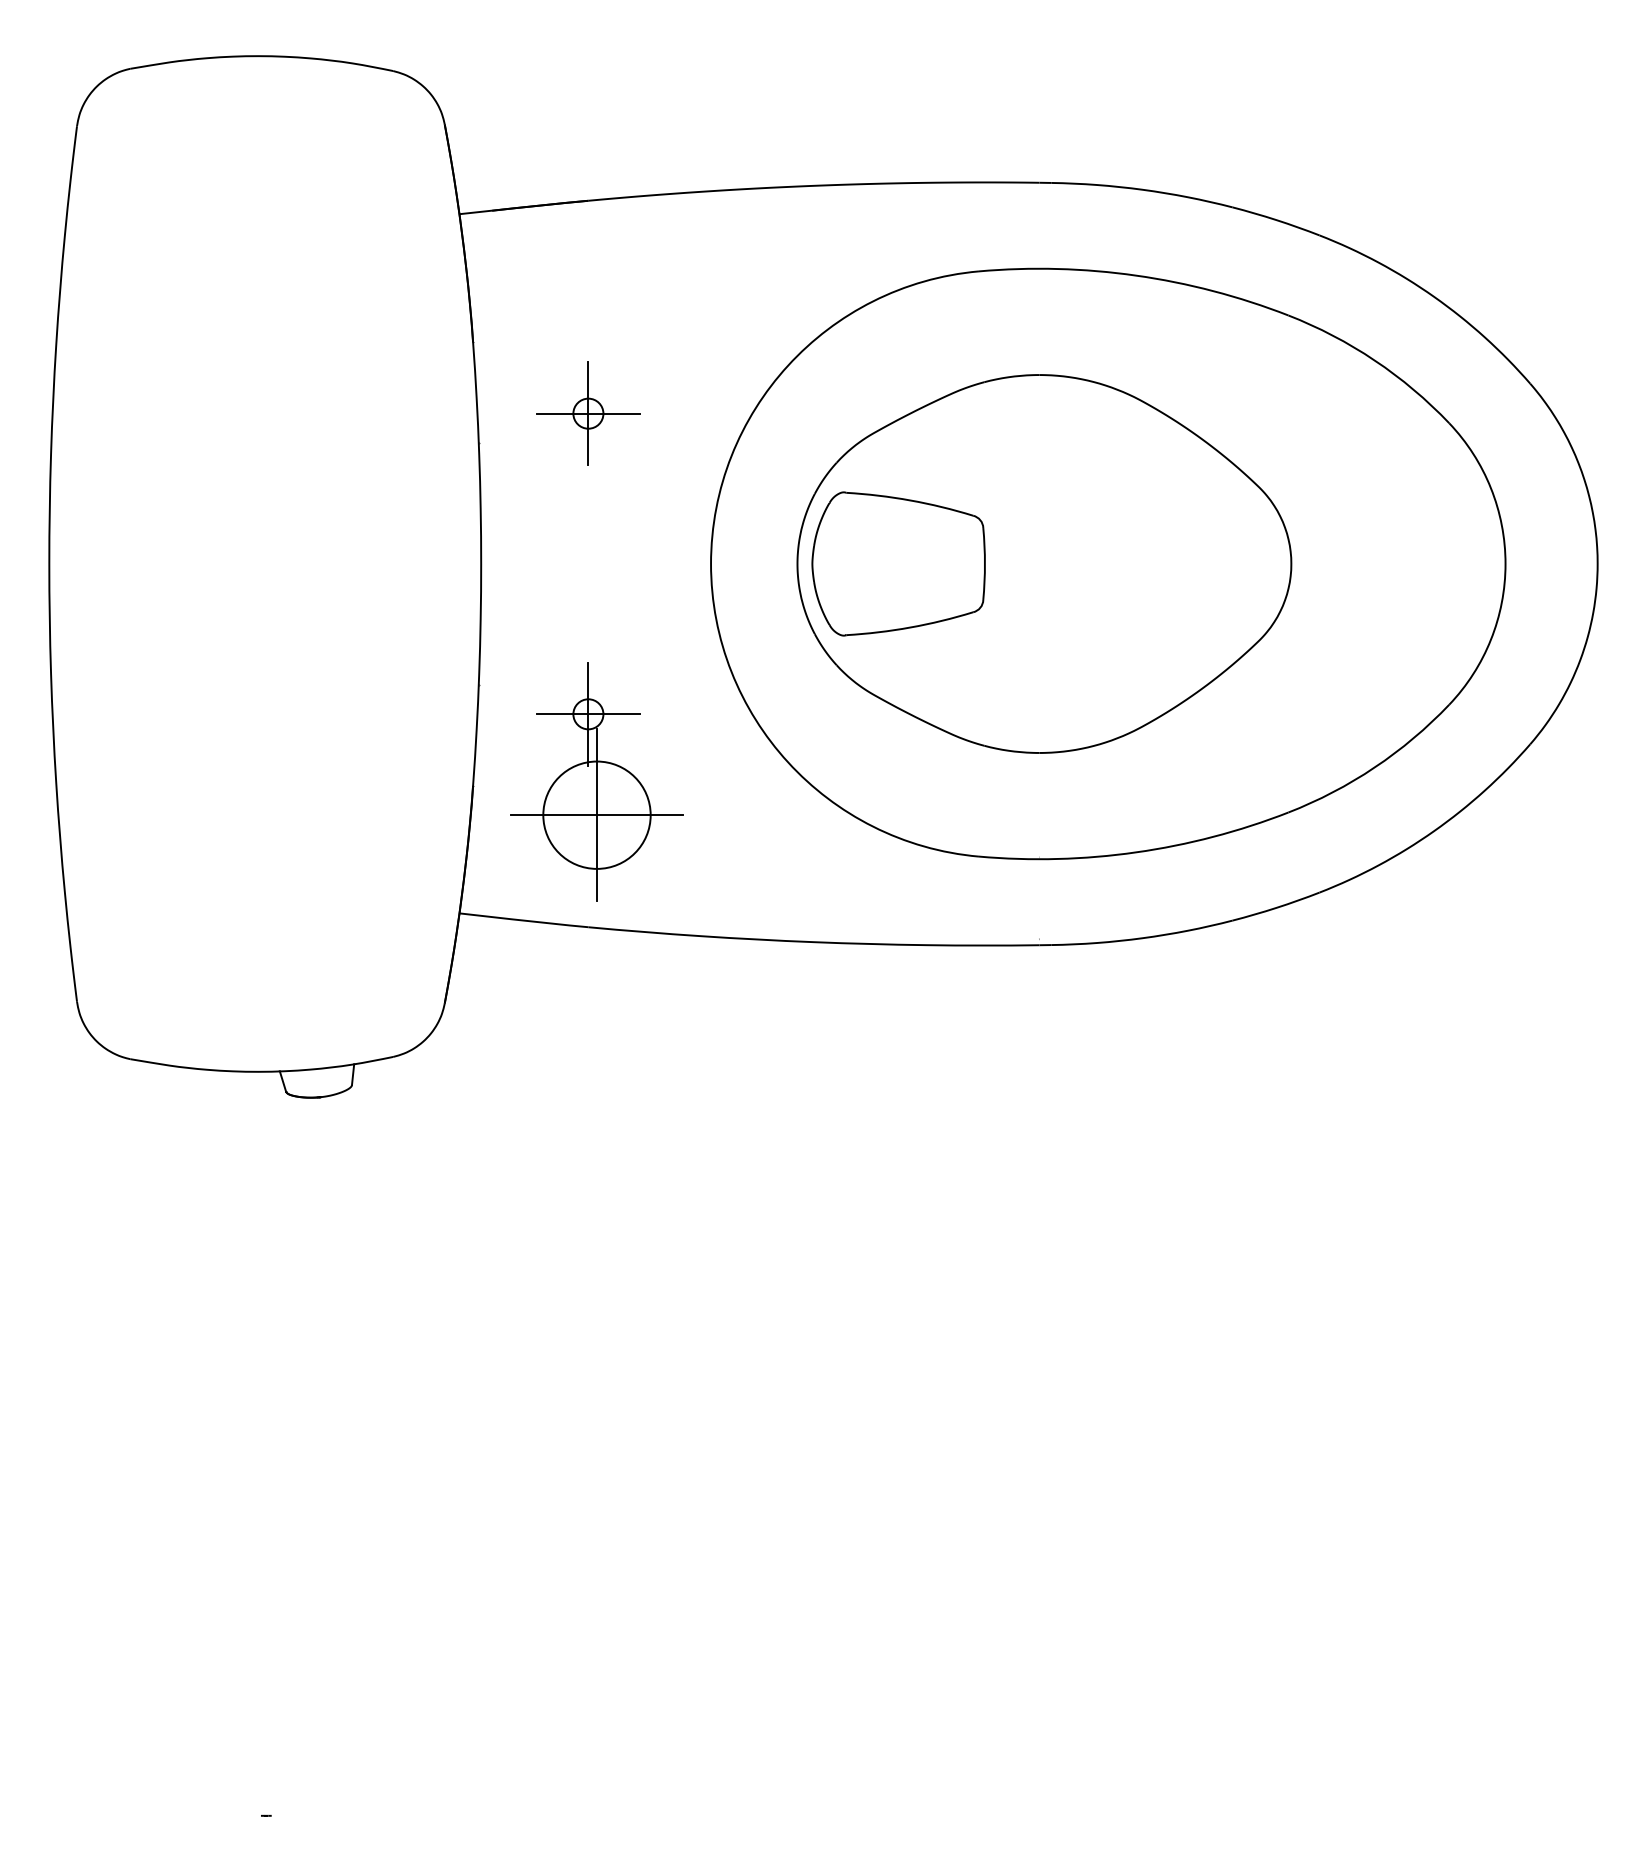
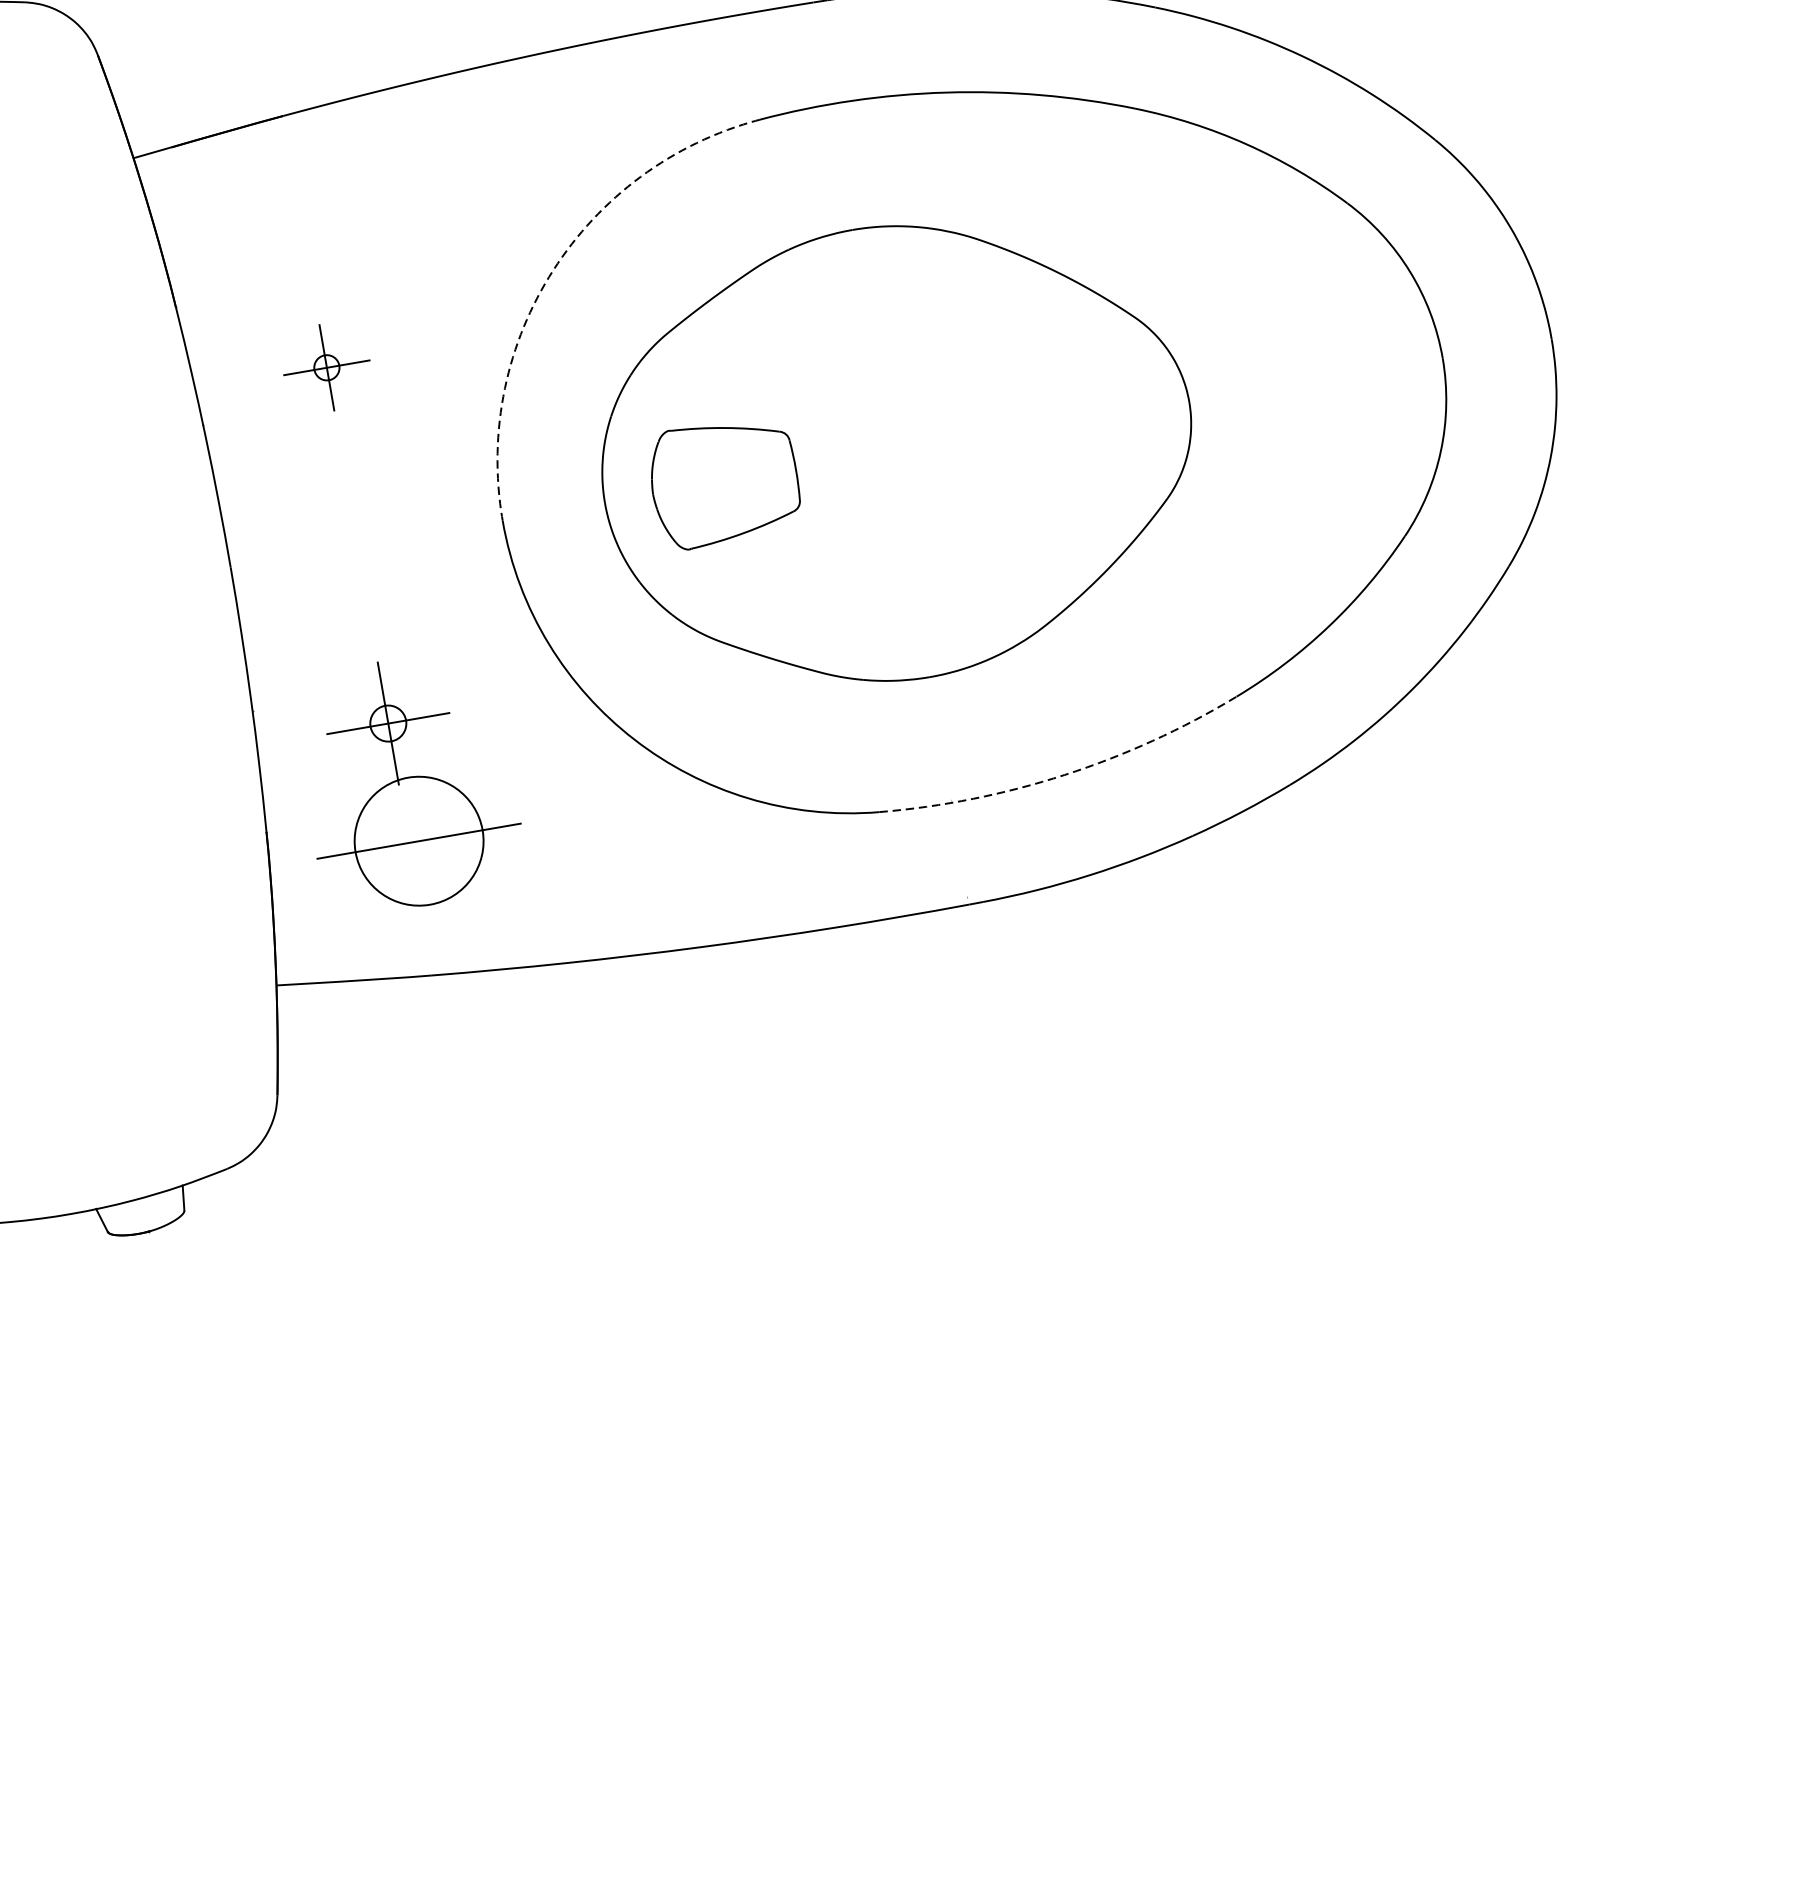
arc: (788, 365) -> (553, 269), solid -> dashed
part: (588, 413) -> (326, 367), size x0.7
part: (898, 563) -> (724, 481), size x0.7
line: (597, 815) -> (419, 841), removed
arc: (1136, 852) -> (1065, 775), solid -> dashed

